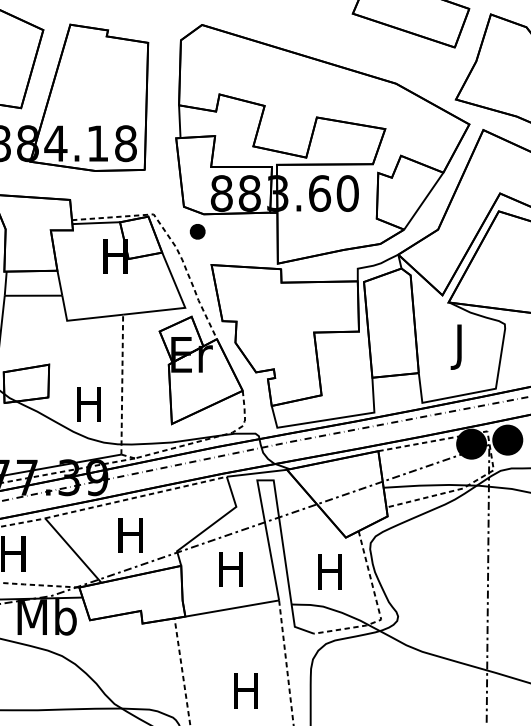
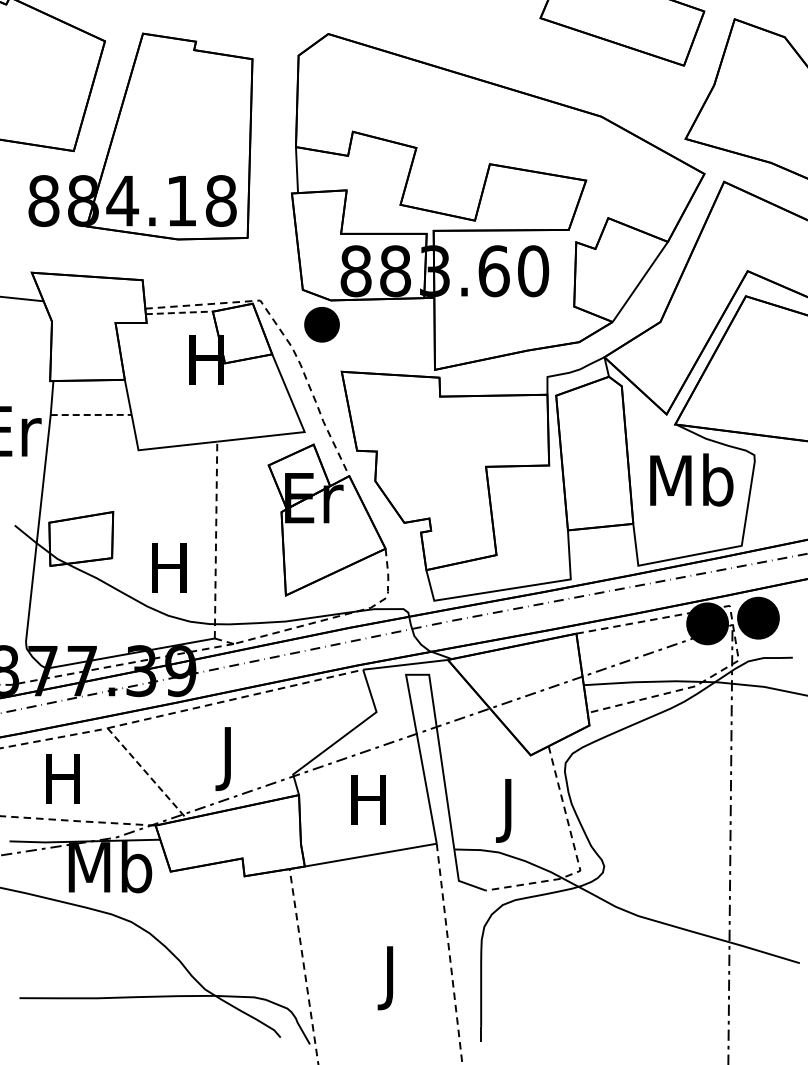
line: (96, 222) -> (179, 312), solid -> dashed
part: (197, 232) -> (322, 325), size x1.6
line: (33, 296) -> (91, 415), solid -> dashed
text: (460, 346) -> (691, 486), J -> Mb
text: (130, 540) -> (227, 759), H -> J
line: (73, 550) -> (147, 773), solid -> dashed
text: (329, 576) -> (507, 810), H -> J
text: (245, 696) -> (389, 978), H -> J

